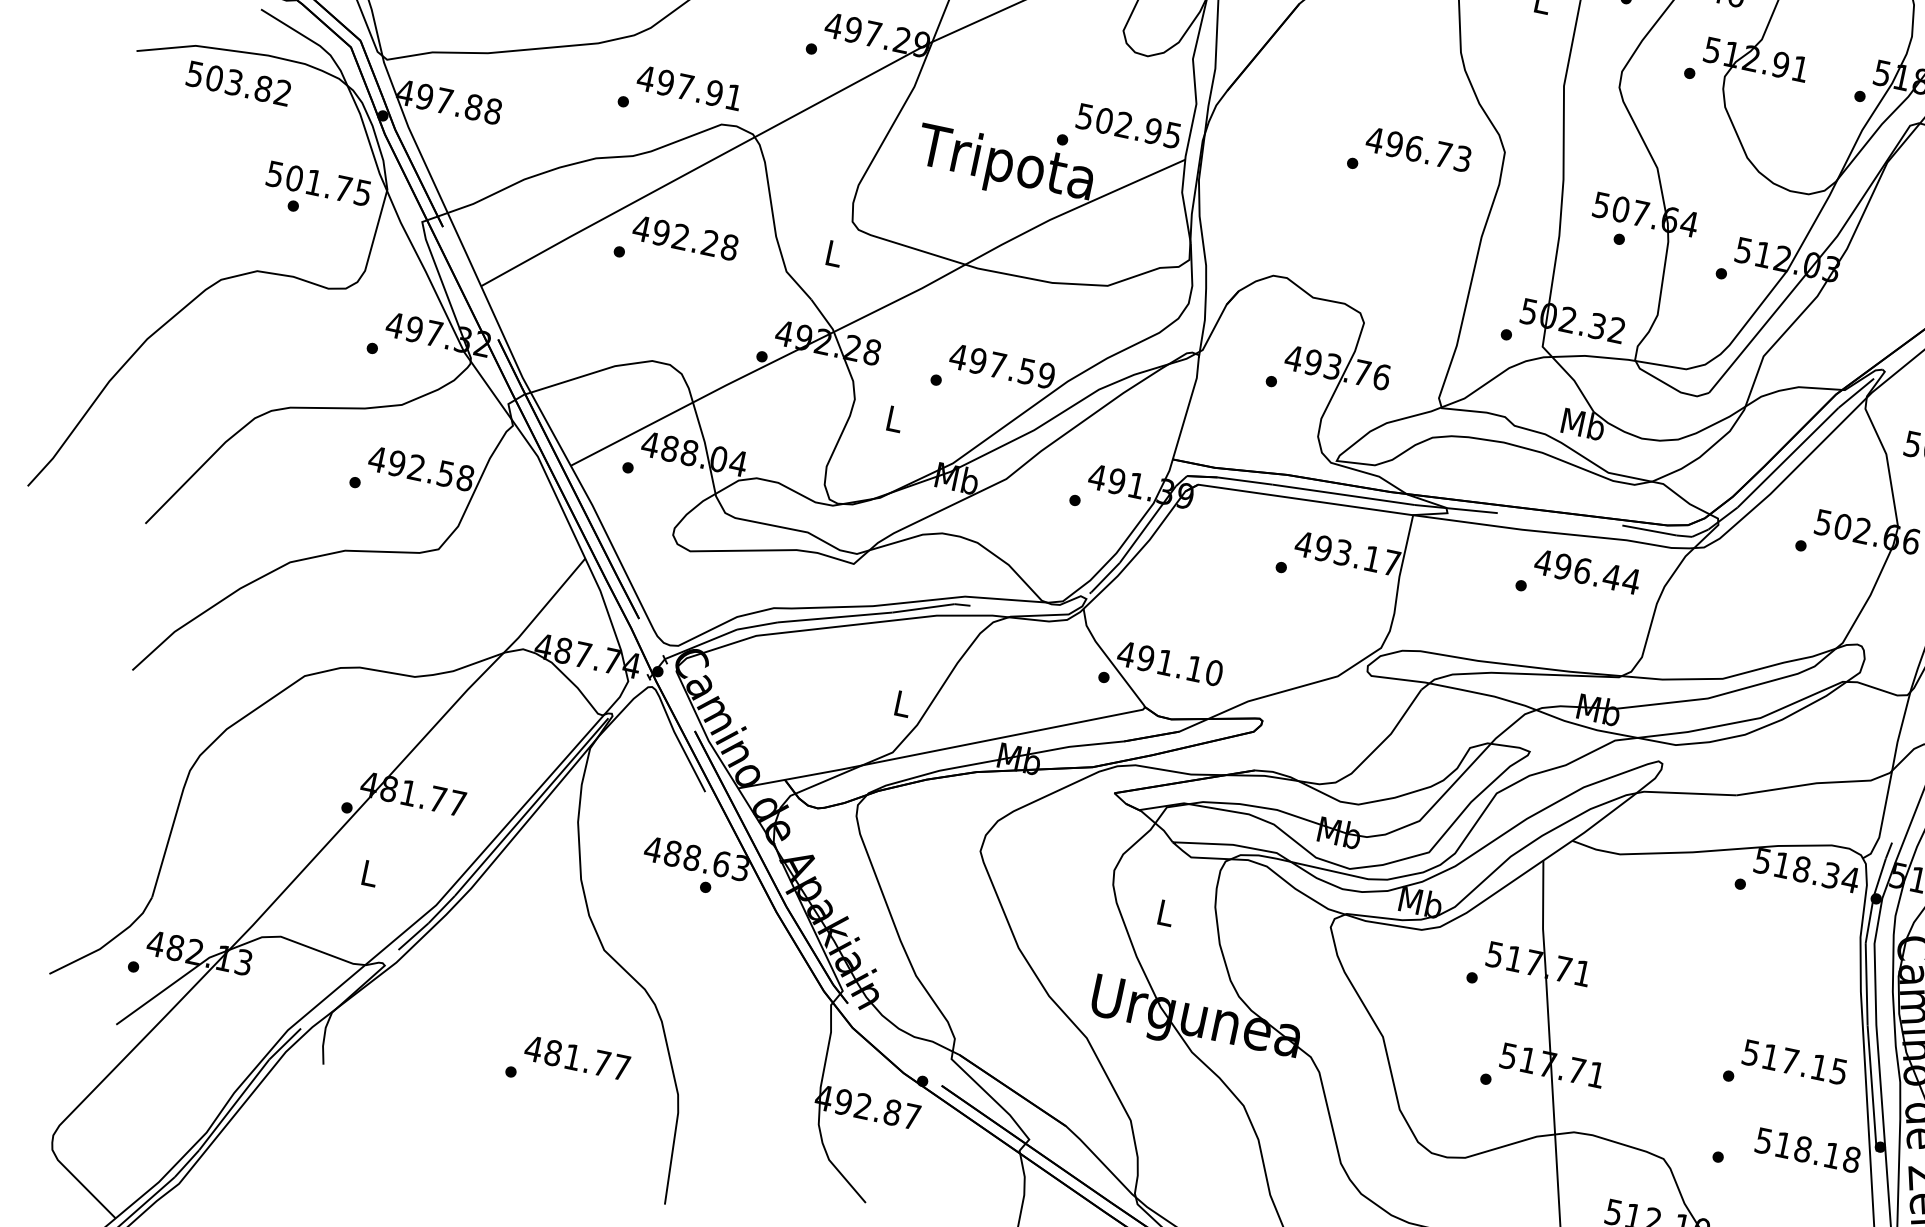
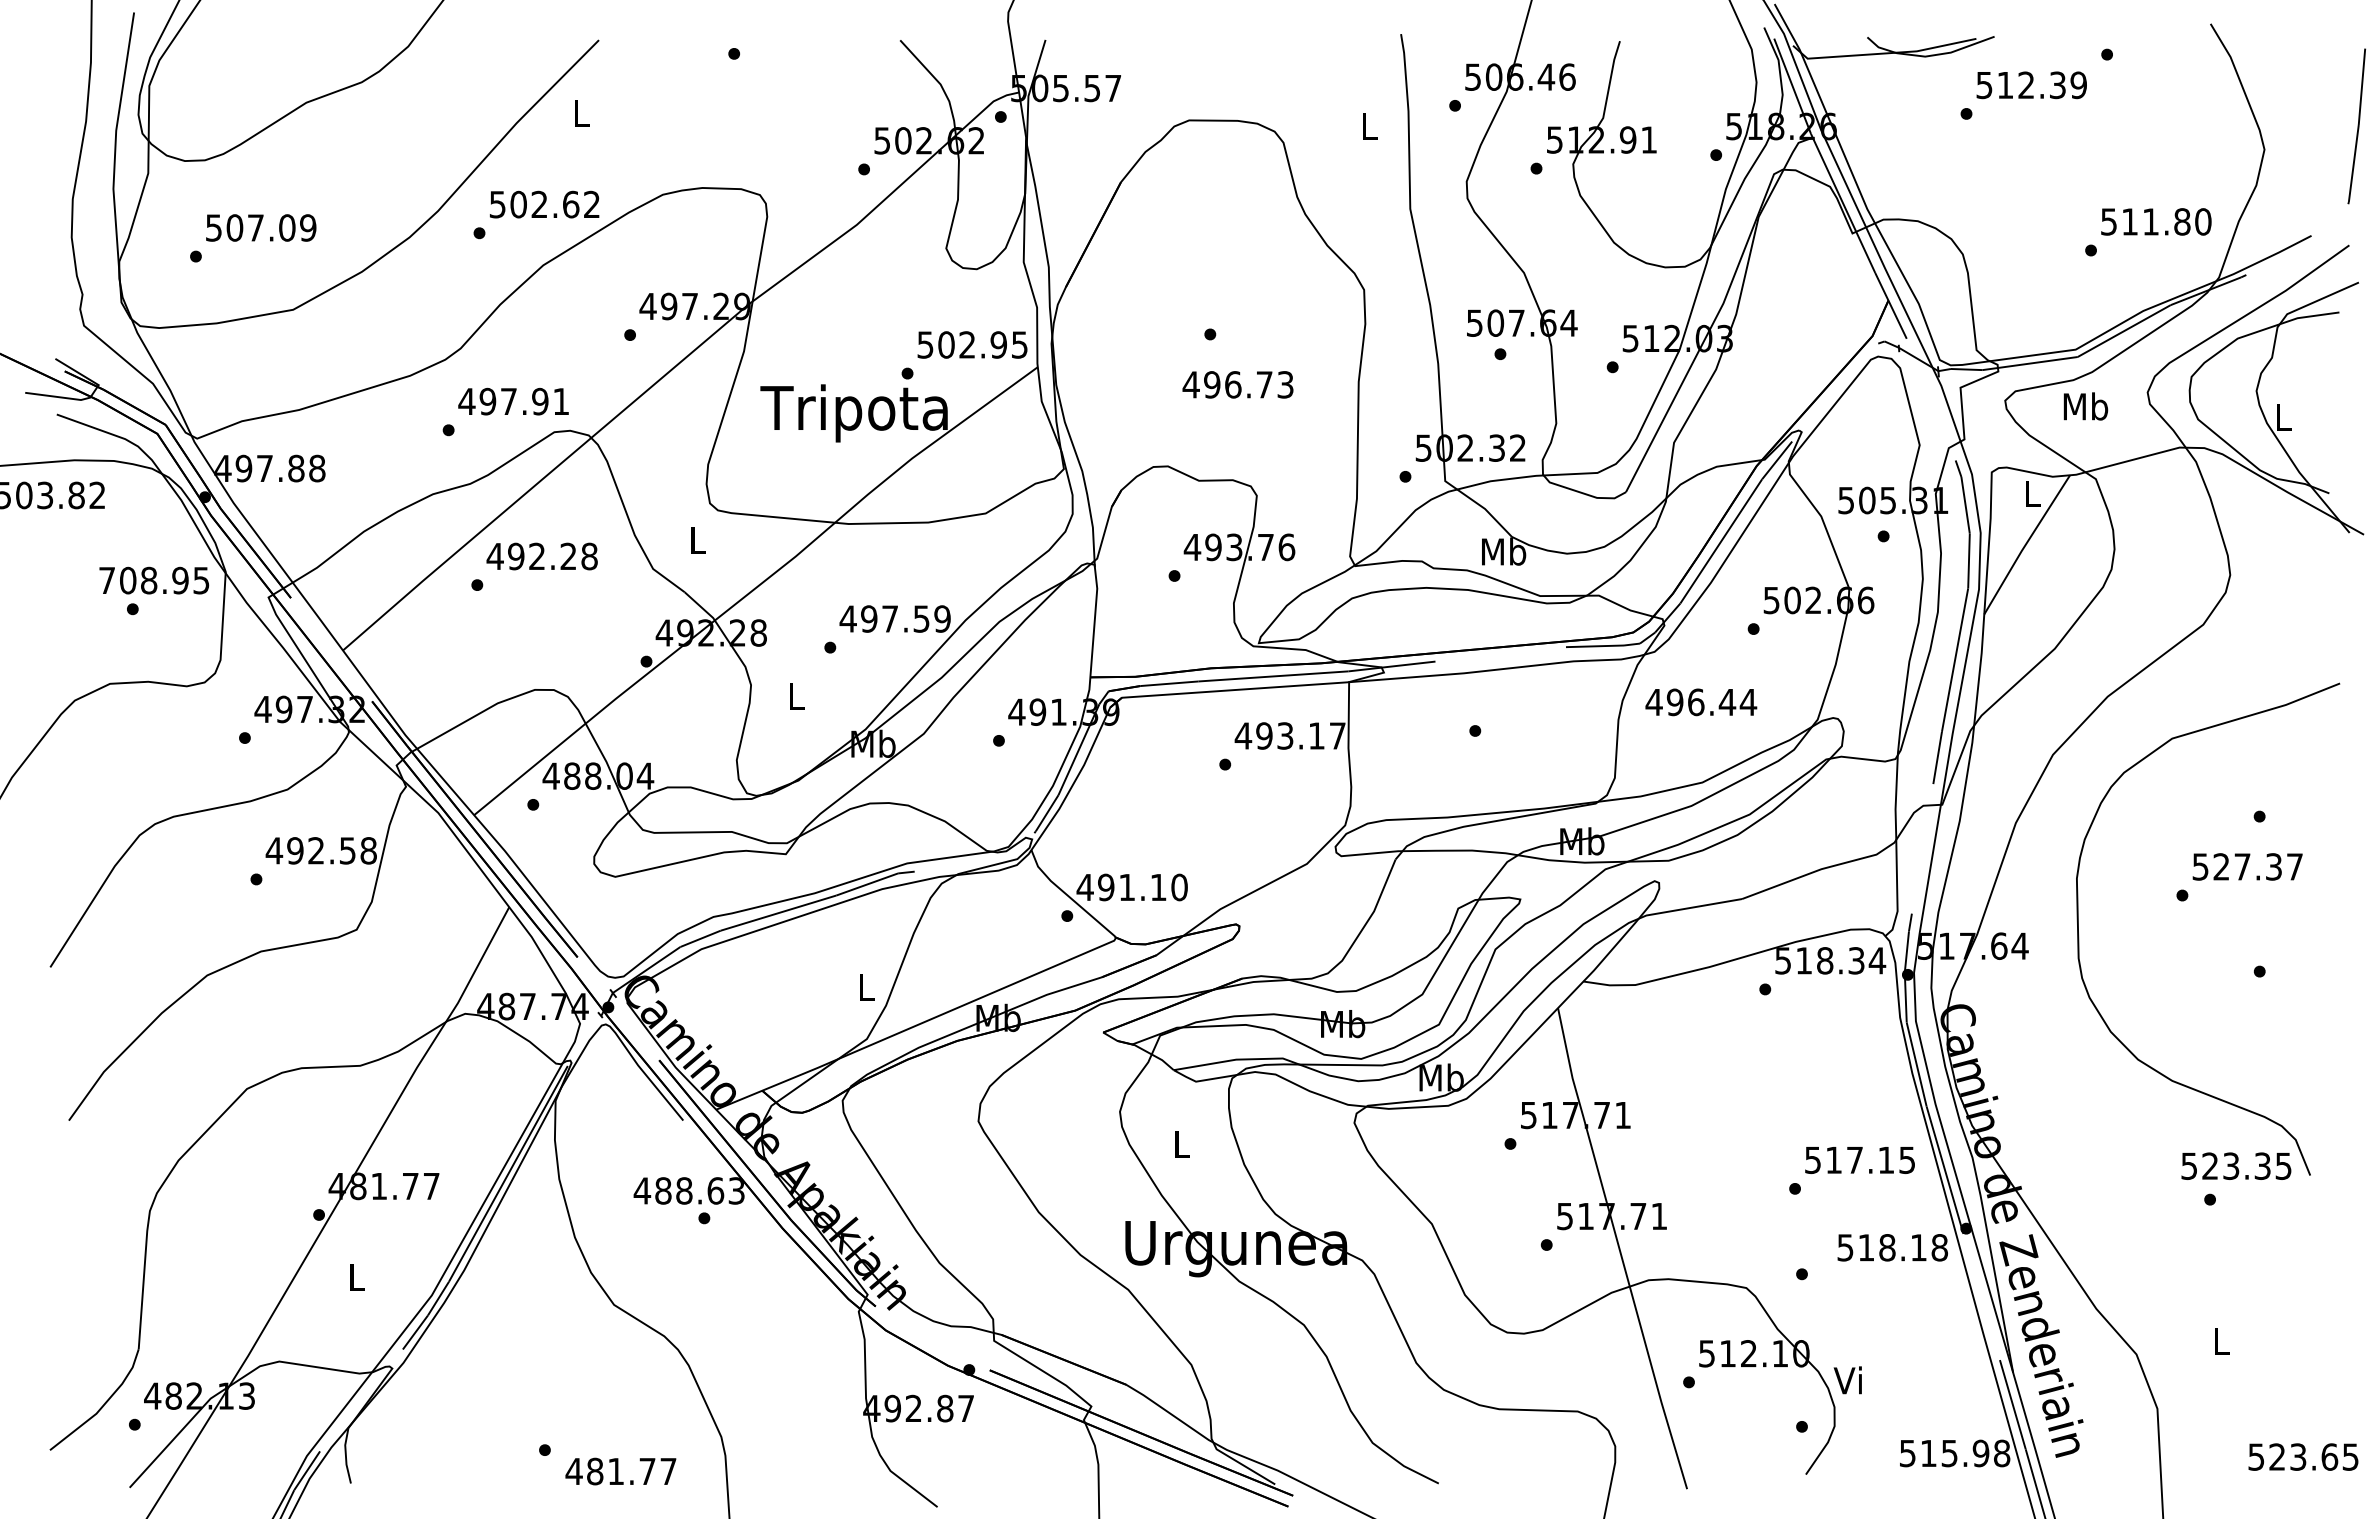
text: (1418, 149) -> (1237, 384), moved
text: (309, 181) -> (143, 580), 501.75 -> 708.95
text: (1587, 572) -> (1701, 702), moved
text: (576, 1058) -> (620, 1471), moved

